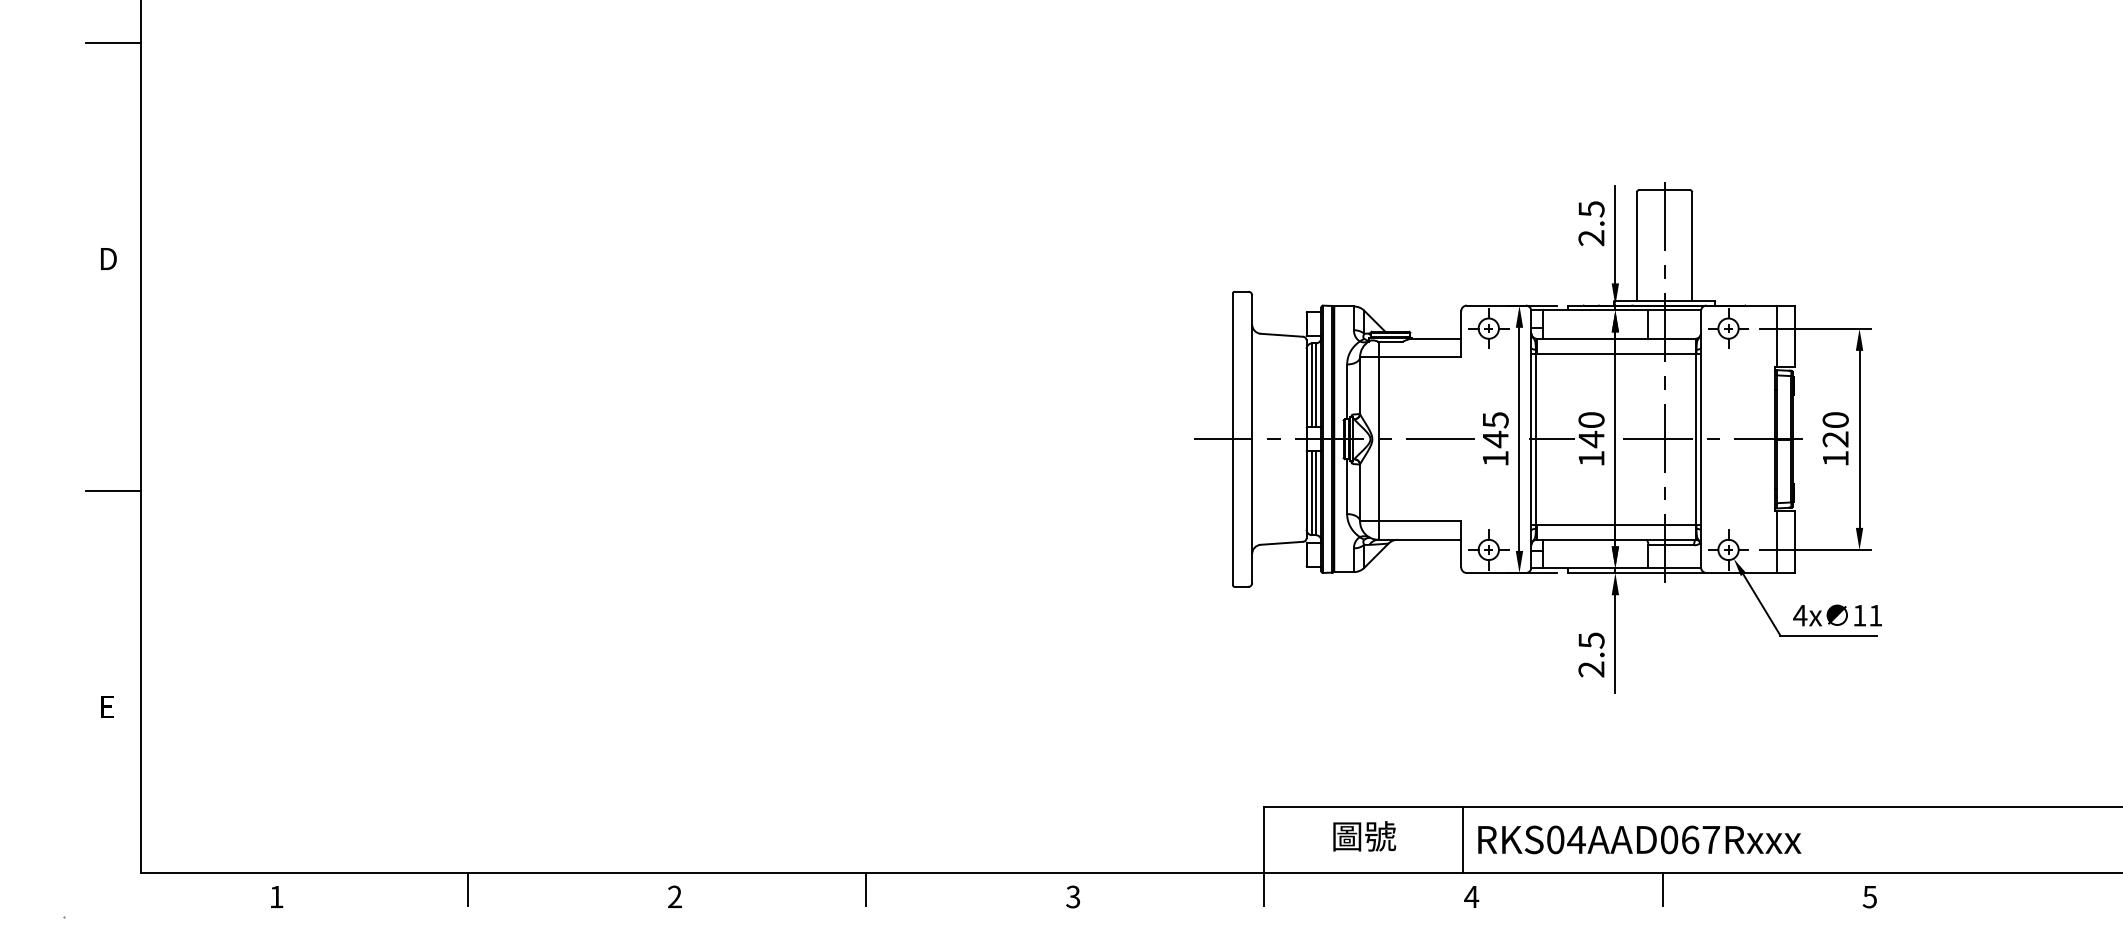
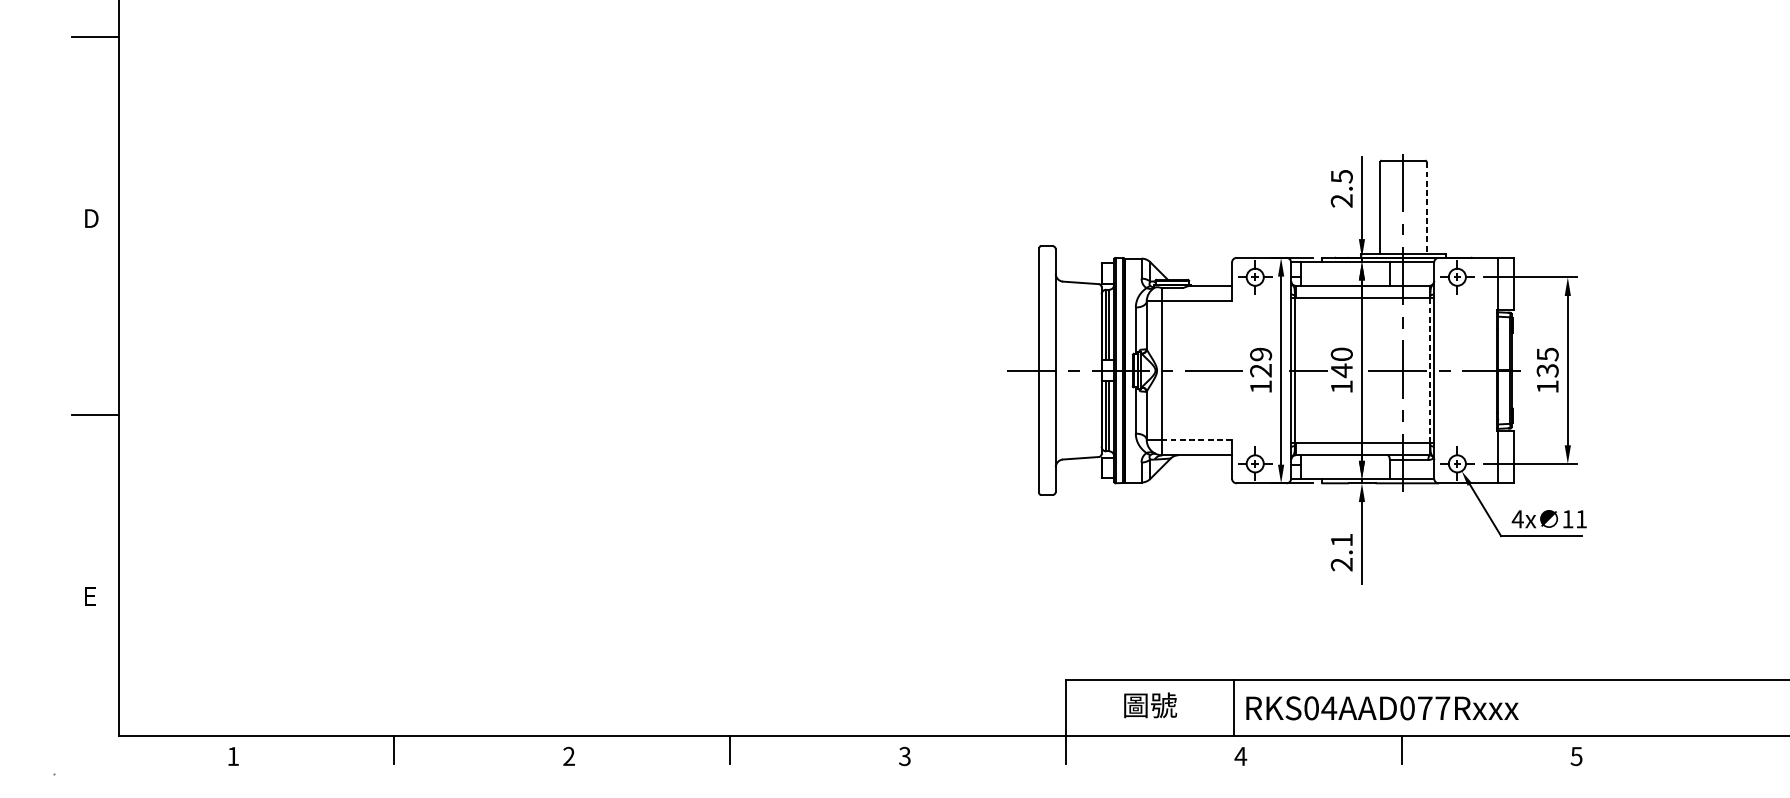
line: (1692, 247) -> (1426, 208), solid -> dashed
text: (1835, 429) -> (1547, 362), 120 -> 135
text: (1495, 430) -> (1260, 363), 145 -> 129
line: (1696, 439) -> (1430, 370), solid -> dashed
line: (1419, 521) -> (1196, 439), solid -> dashed
text: (1591, 640) -> (1341, 540), 2.5 -> 2.1
text: (1690, 839) -> (1425, 707), RKS04AAD067Rxxx -> RKS04AAD077Rxxx

